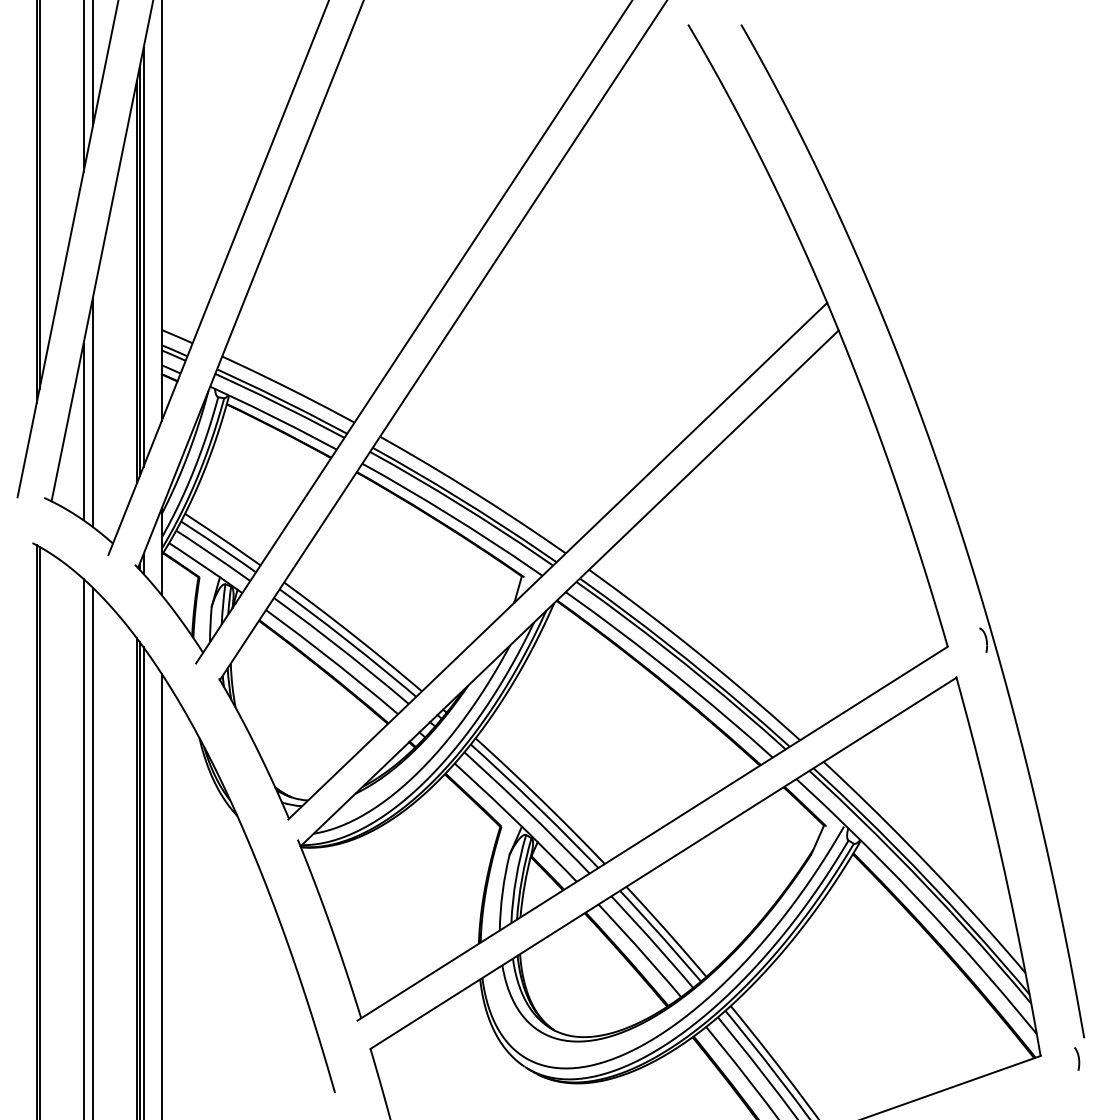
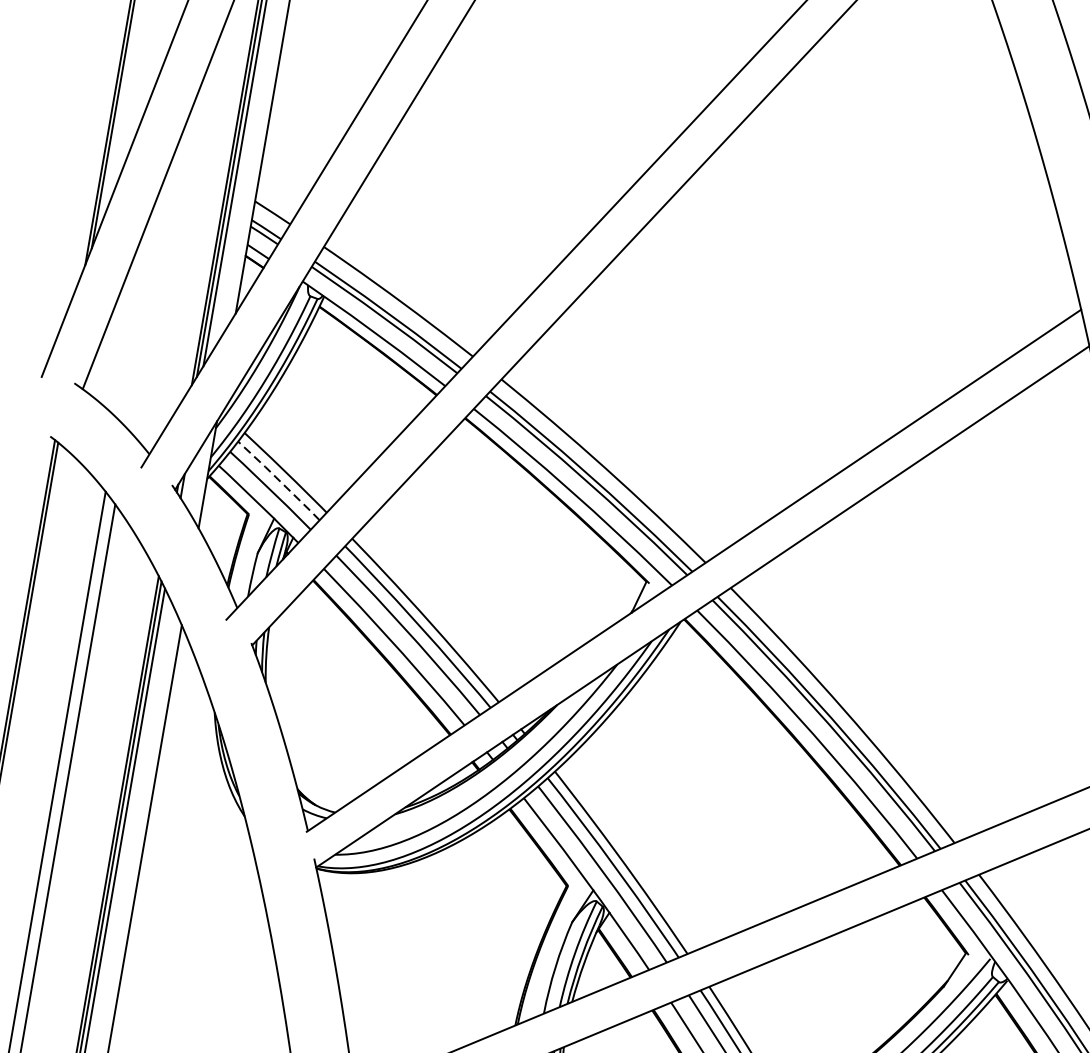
line: (92, 412) -> (152, 288), removed
line: (83, 431) -> (136, 309), removed
line: (219, 546) -> (280, 480), solid -> dashed

